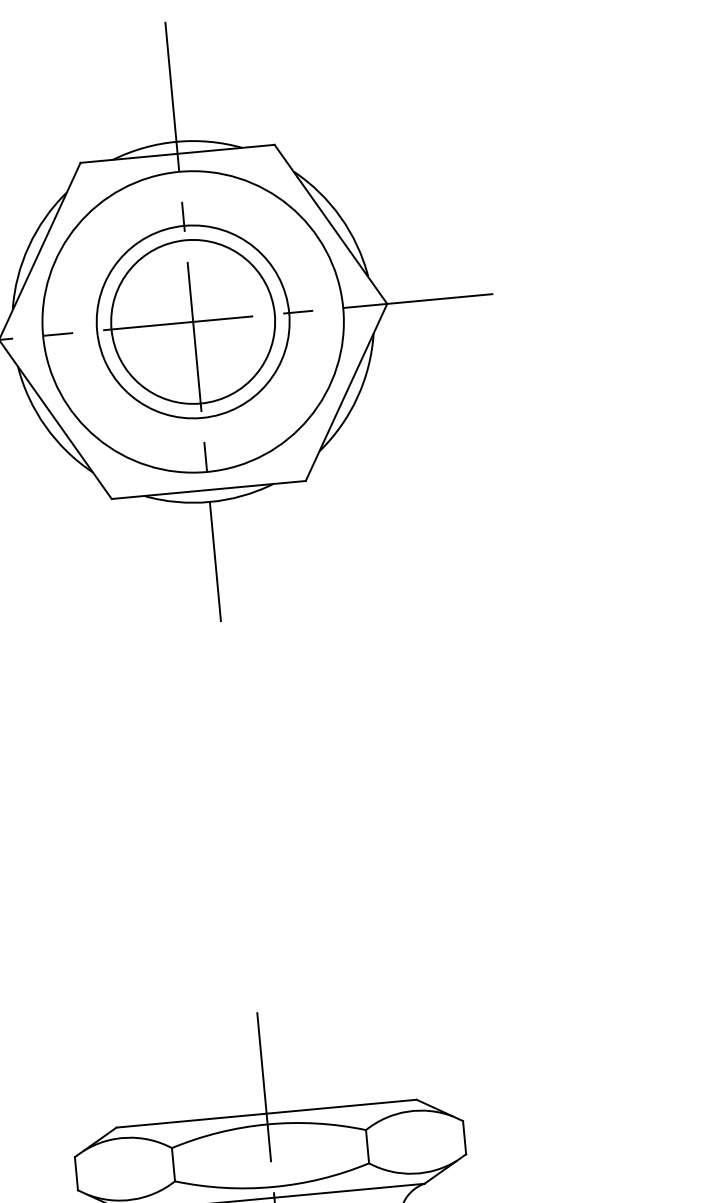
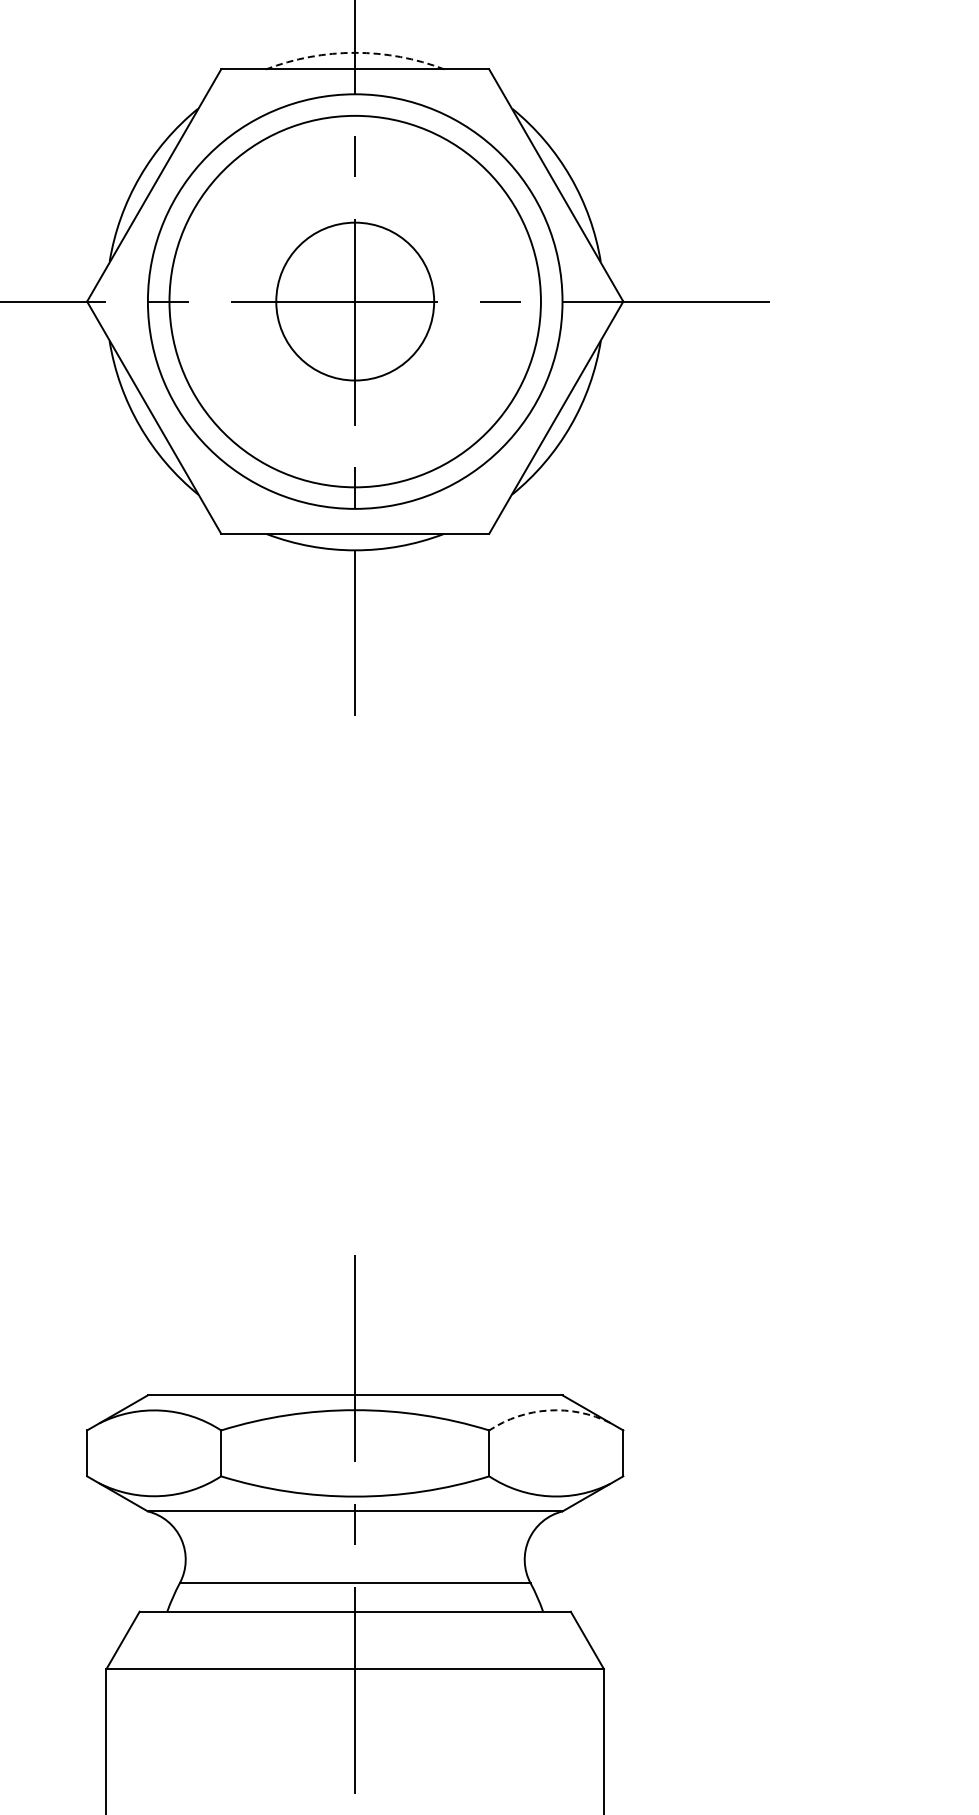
arc: (176, 141) -> (355, 52), solid -> dashed
circle: (192, 321) -> (354, 301), size x1.4
circle: (193, 321) -> (355, 301), size x0.7
arc: (407, 1111) -> (548, 1410), solid -> dashed

